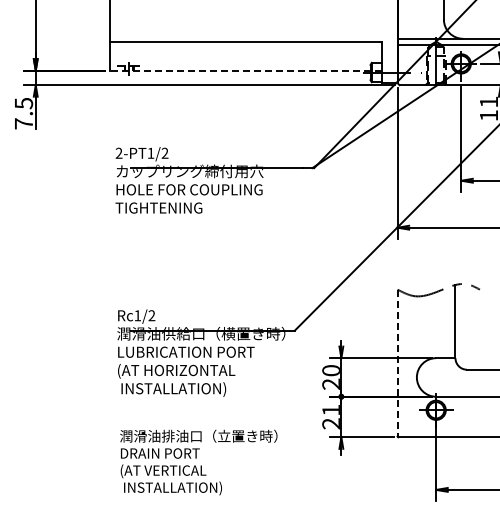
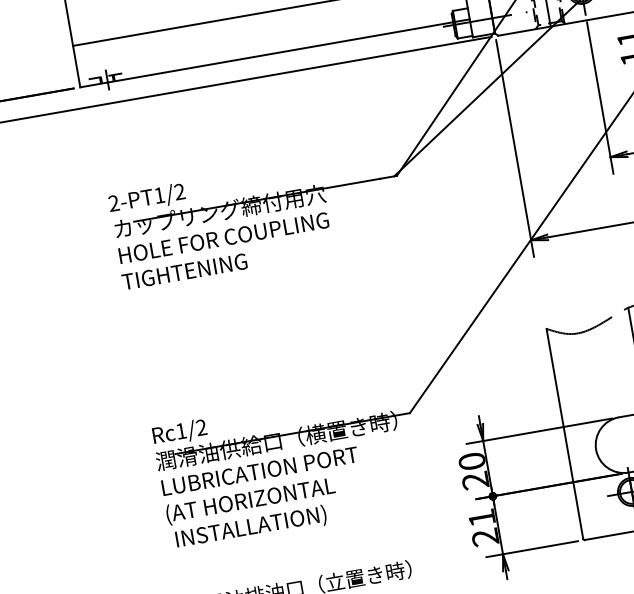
line: (245, 70) -> (274, 53), dashed -> solid
line: (397, 363) -> (564, 434), dashed -> solid

